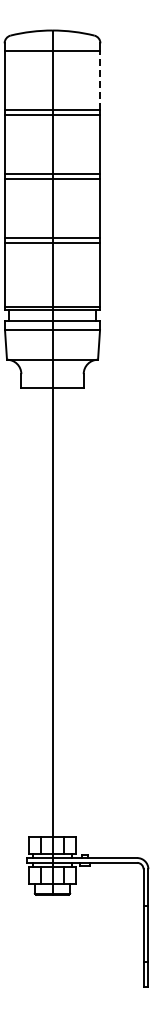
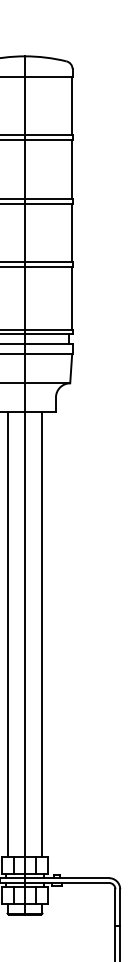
line: (100, 80) -> (72, 105), dashed -> solid
line: (34, 612) -> (7, 634), added
line: (70, 612) -> (42, 634), added

